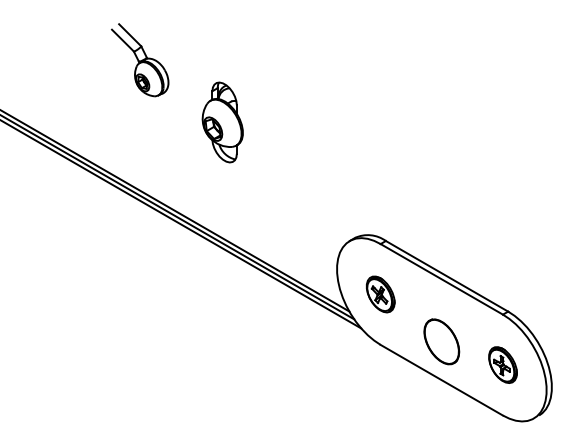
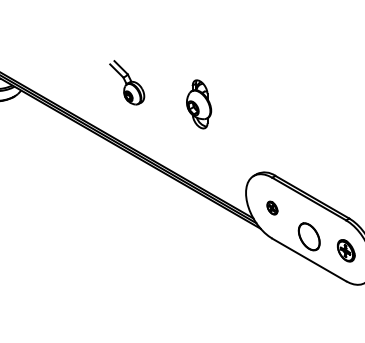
part: (140, 59) -> (127, 82), moved
part: (223, 122) -> (199, 104), moved
part: (380, 293) -> (272, 207), size x0.6

